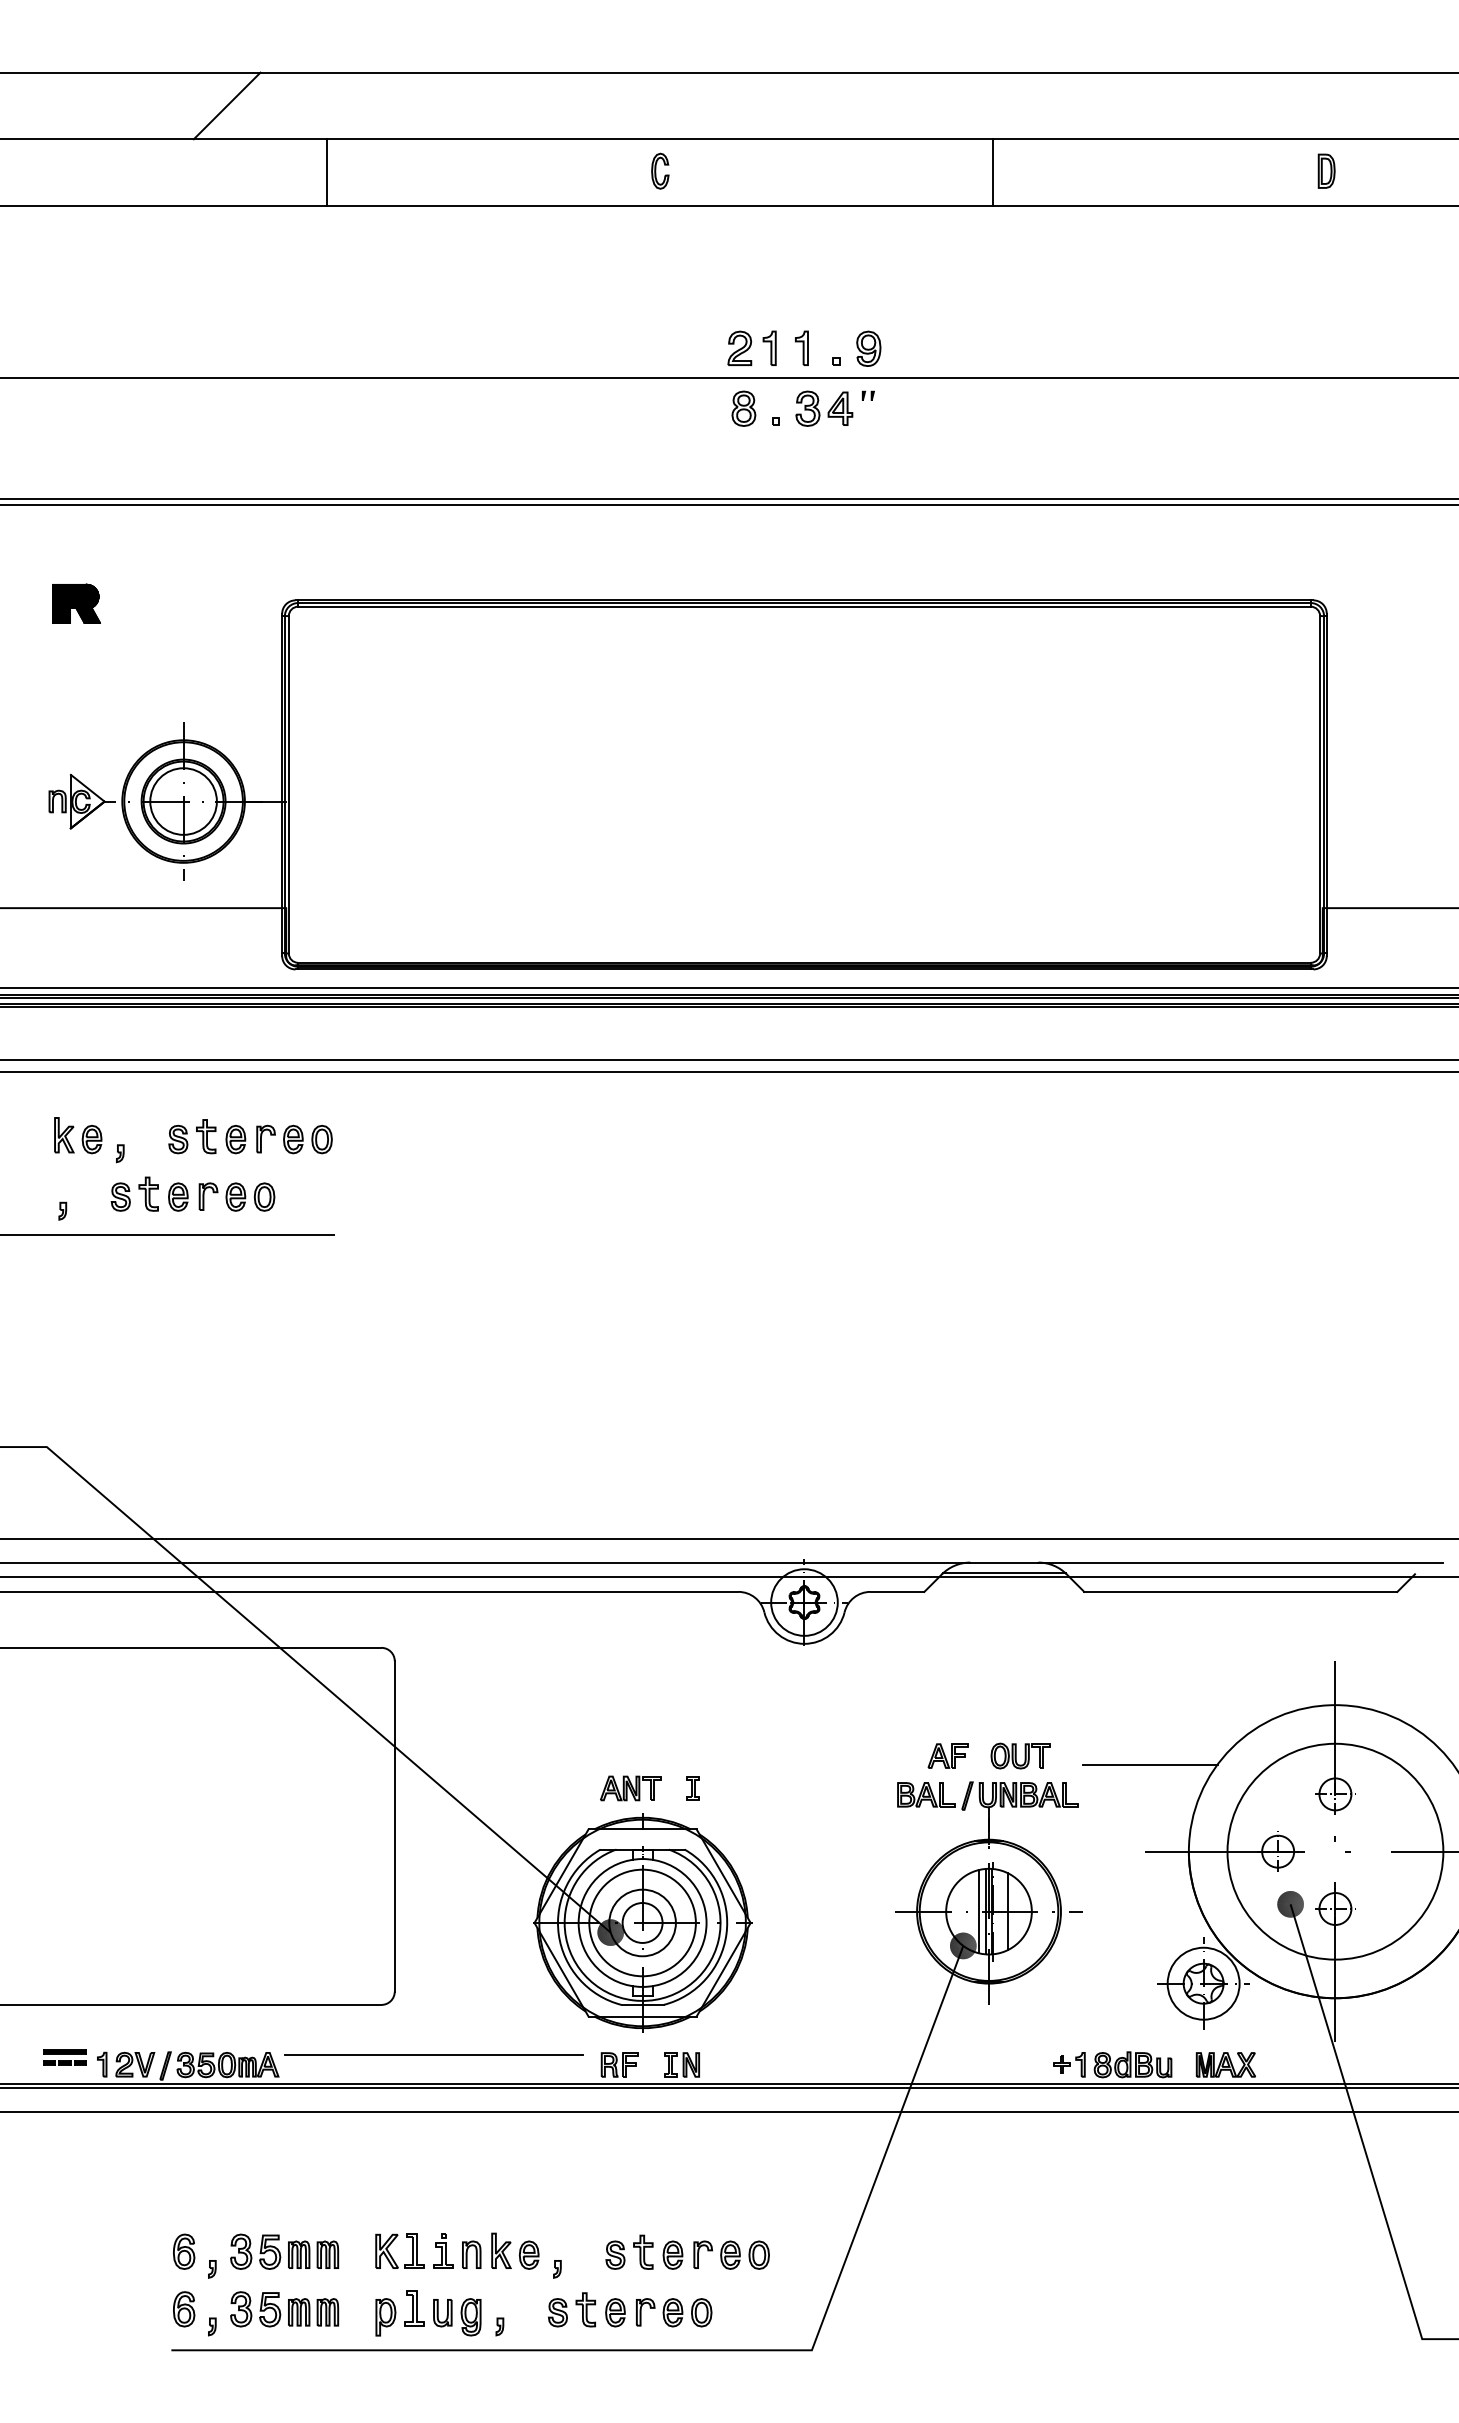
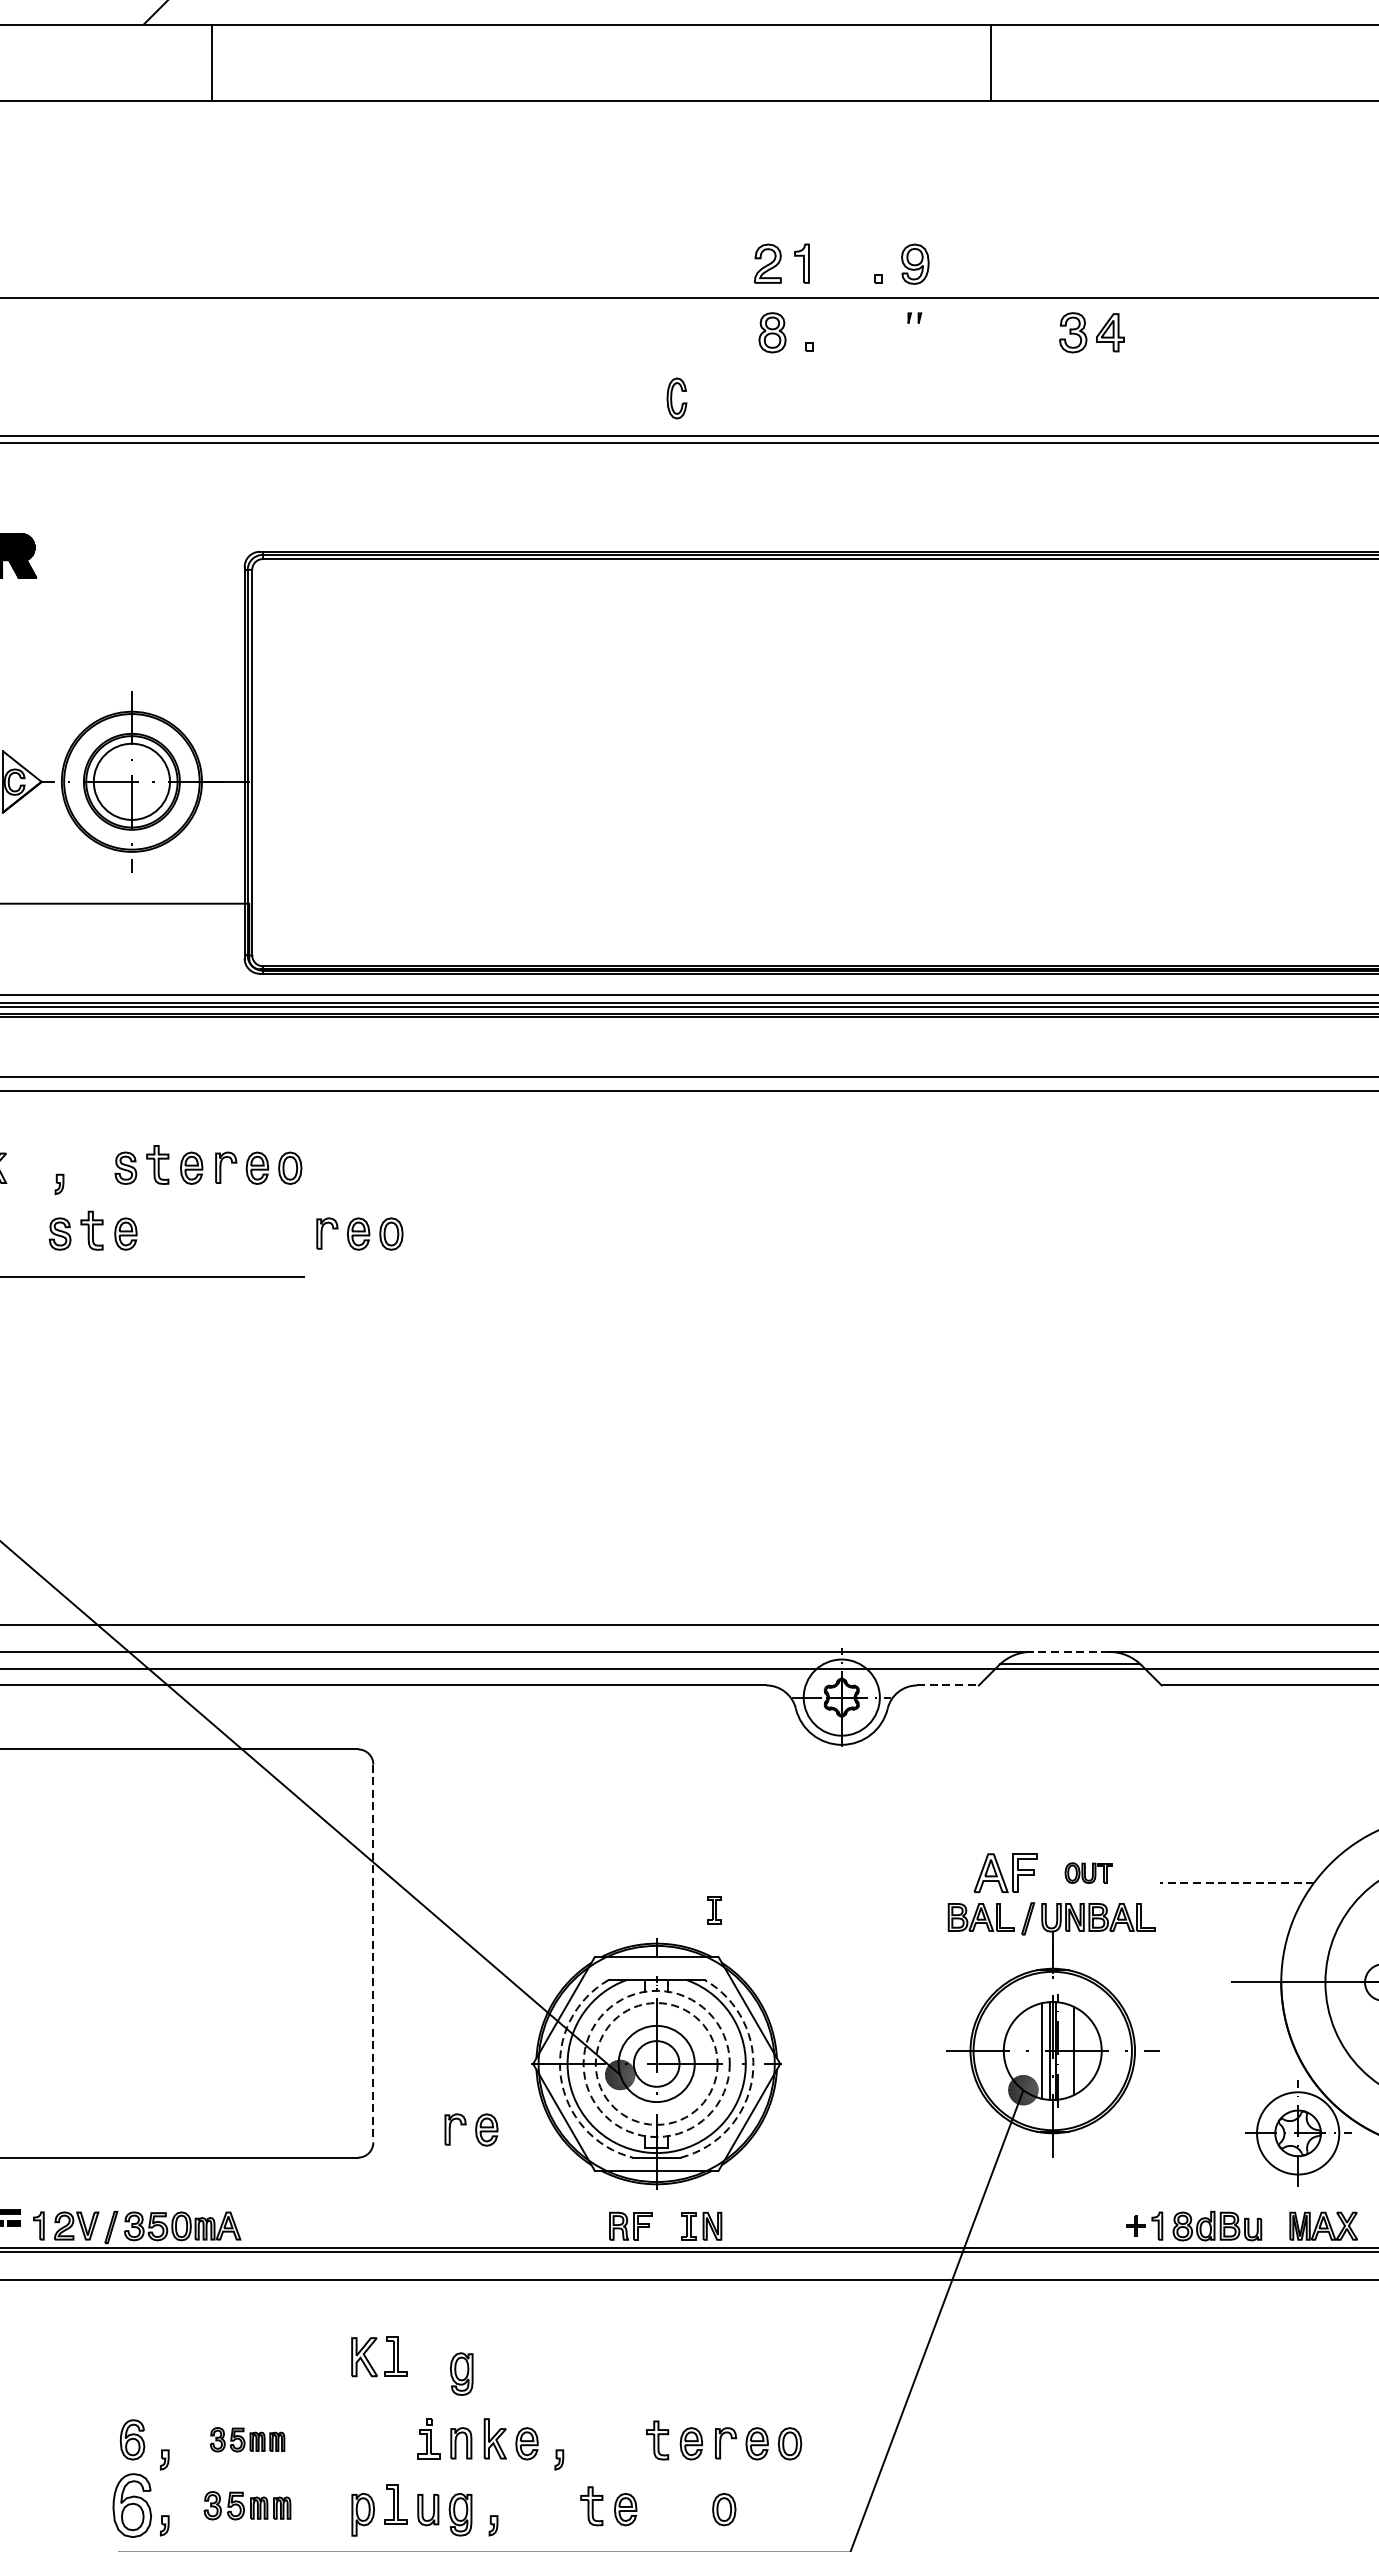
part: (660, 170) -> (677, 397), moved
line: (327, 172) -> (212, 62), moved
line: (993, 172) -> (991, 62), moved
part: (801, 347) -> (838, 262), removed
part: (824, 408) -> (1092, 332), moved
part: (91, 1139) -> (26, 1168), removed
part: (236, 1196) -> (359, 1233), moved
line: (1003, 1562) -> (1069, 1651), solid -> dashed
line: (897, 1591) -> (948, 1684), solid -> dashed
part: (947, 1755) -> (1005, 1872), size x1.4
part: (1020, 1755) -> (1088, 1872), size x0.7
line: (1150, 1764) -> (1237, 1882), solid -> dashed
part: (630, 1788) -> (642, 1910), removed
line: (394, 1826) -> (373, 1953), solid -> dashed
circle: (642, 1922) -> (656, 2063), solid -> dashed
circle: (642, 1922) -> (656, 2063), solid -> dashed
arc: (558, 1934) -> (560, 2077), solid -> dashed
arc: (726, 1934) -> (752, 2077), solid -> dashed
line: (433, 2055) -> (417, 2215), removed
part: (471, 2194) -> (461, 2374), added
part: (284, 2251) -> (247, 2439), size x0.6
part: (615, 2254) -> (625, 2442), removed
part: (392, 2256) -> (370, 2362), moved
part: (184, 2309) -> (132, 2505), size x1.6
part: (284, 2309) -> (247, 2505), size x0.7
part: (557, 2312) -> (559, 2509), removed
part: (659, 2312) -> (471, 2129), moved

